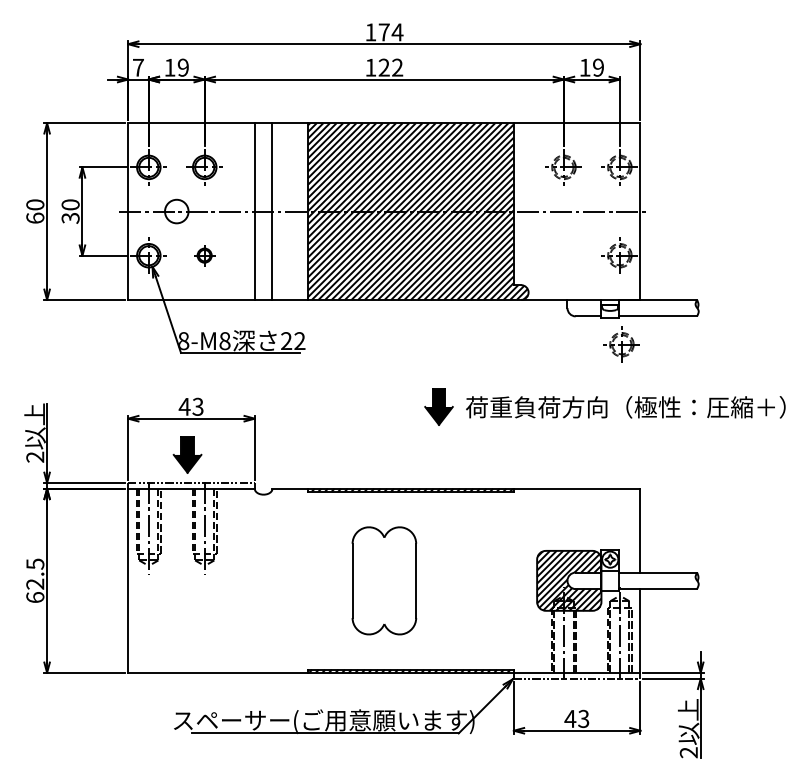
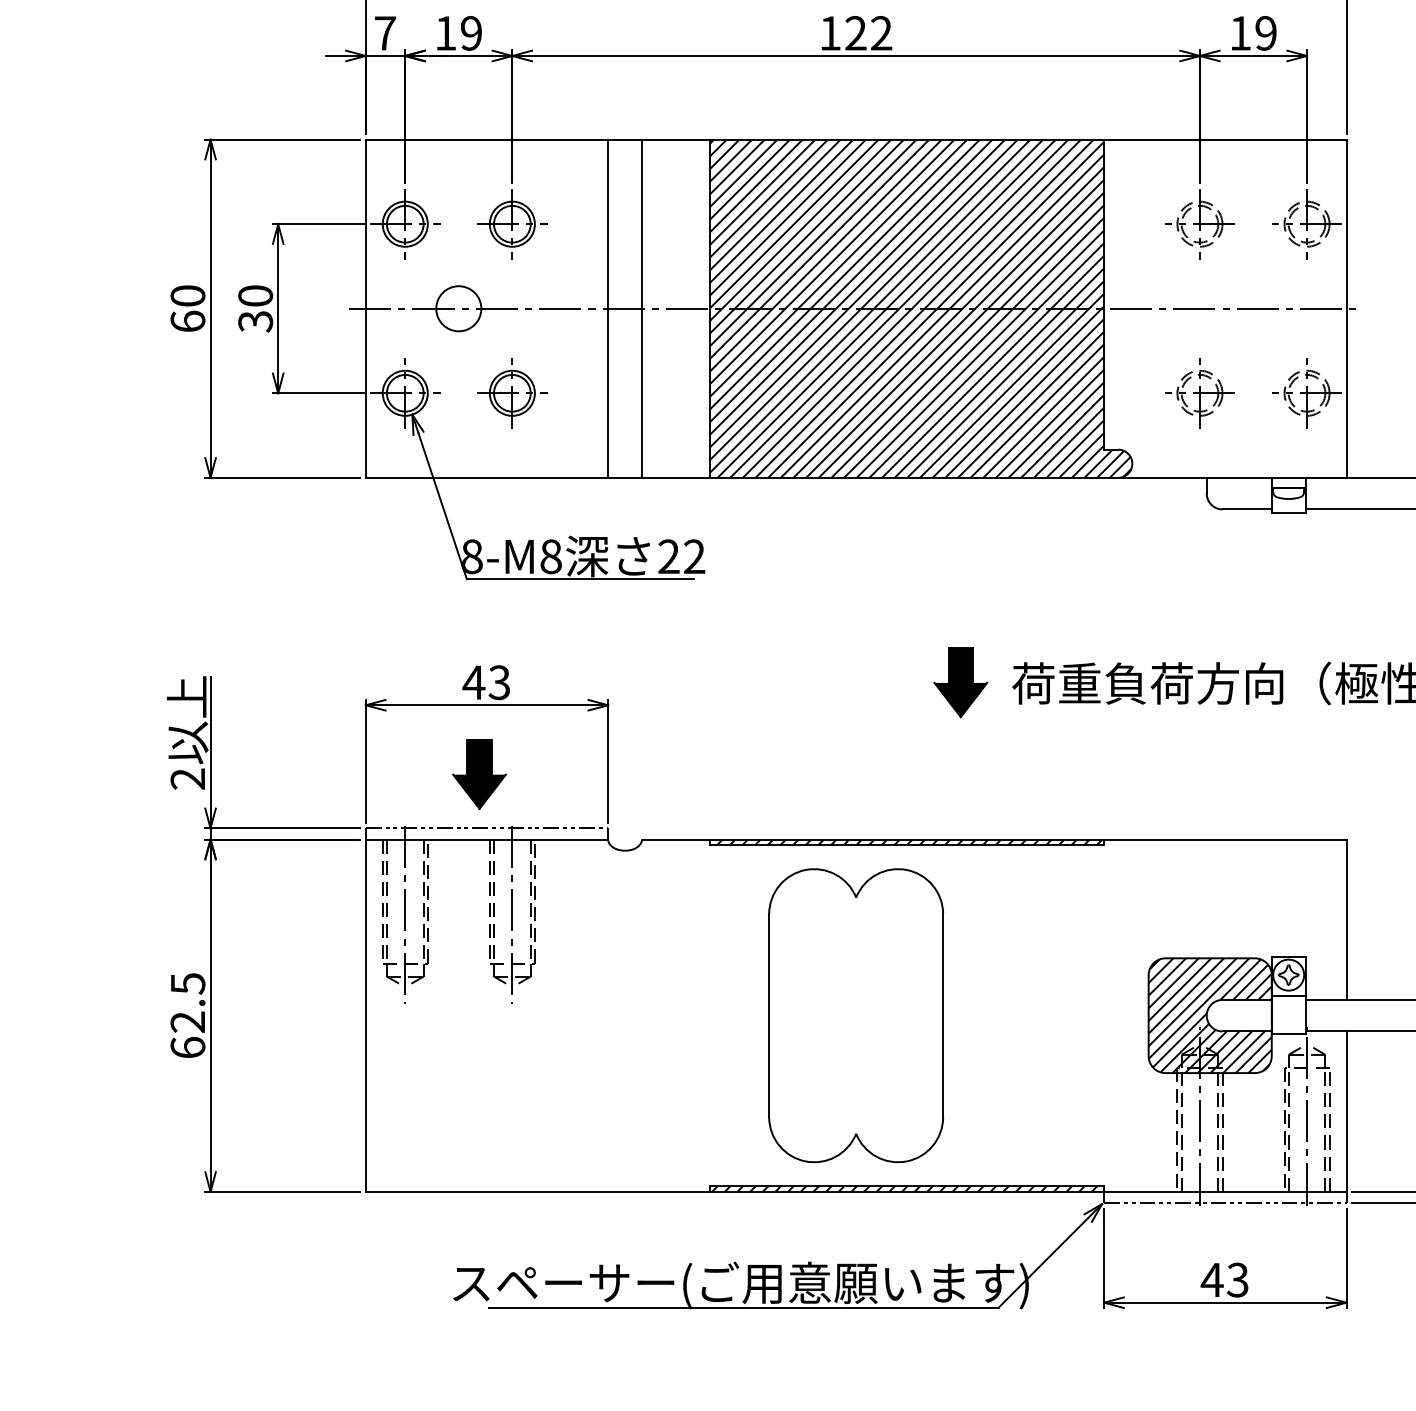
part: (204, 255) -> (511, 392), size x1.67
part: (621, 344) -> (1199, 392), moved
part: (384, 580) -> (856, 1015), size x1.43

